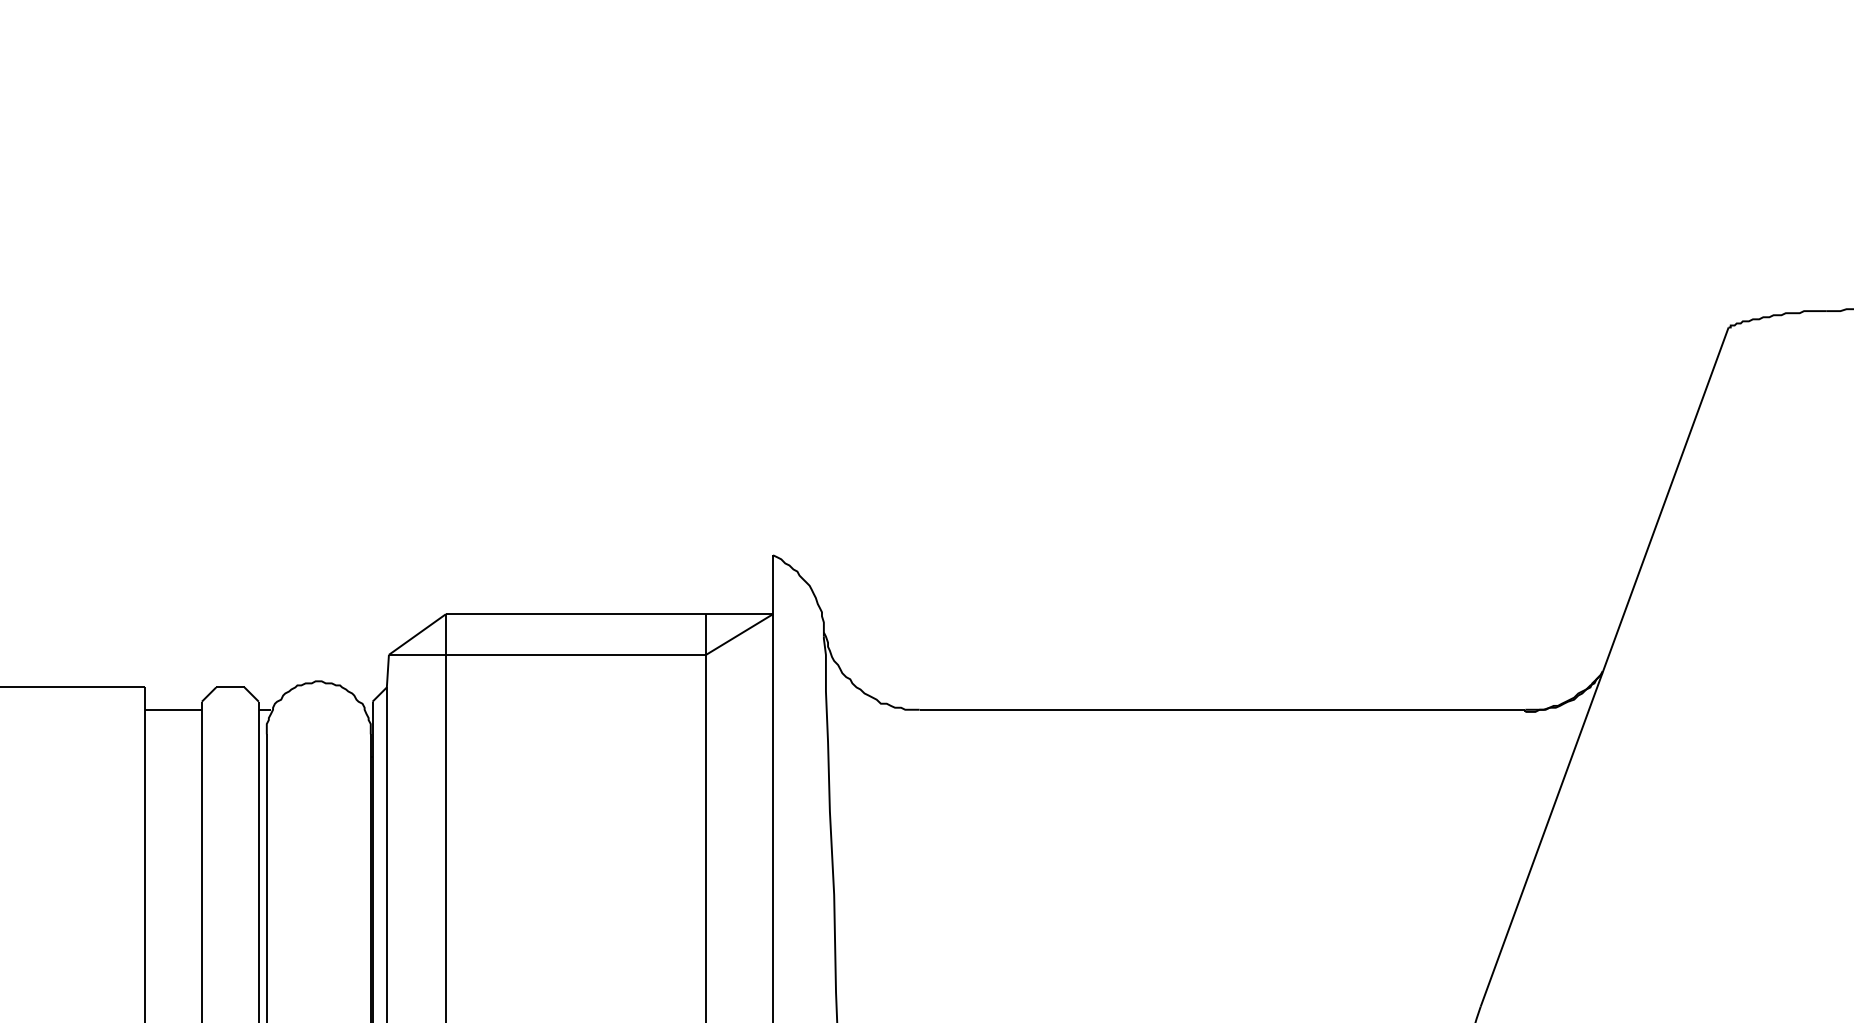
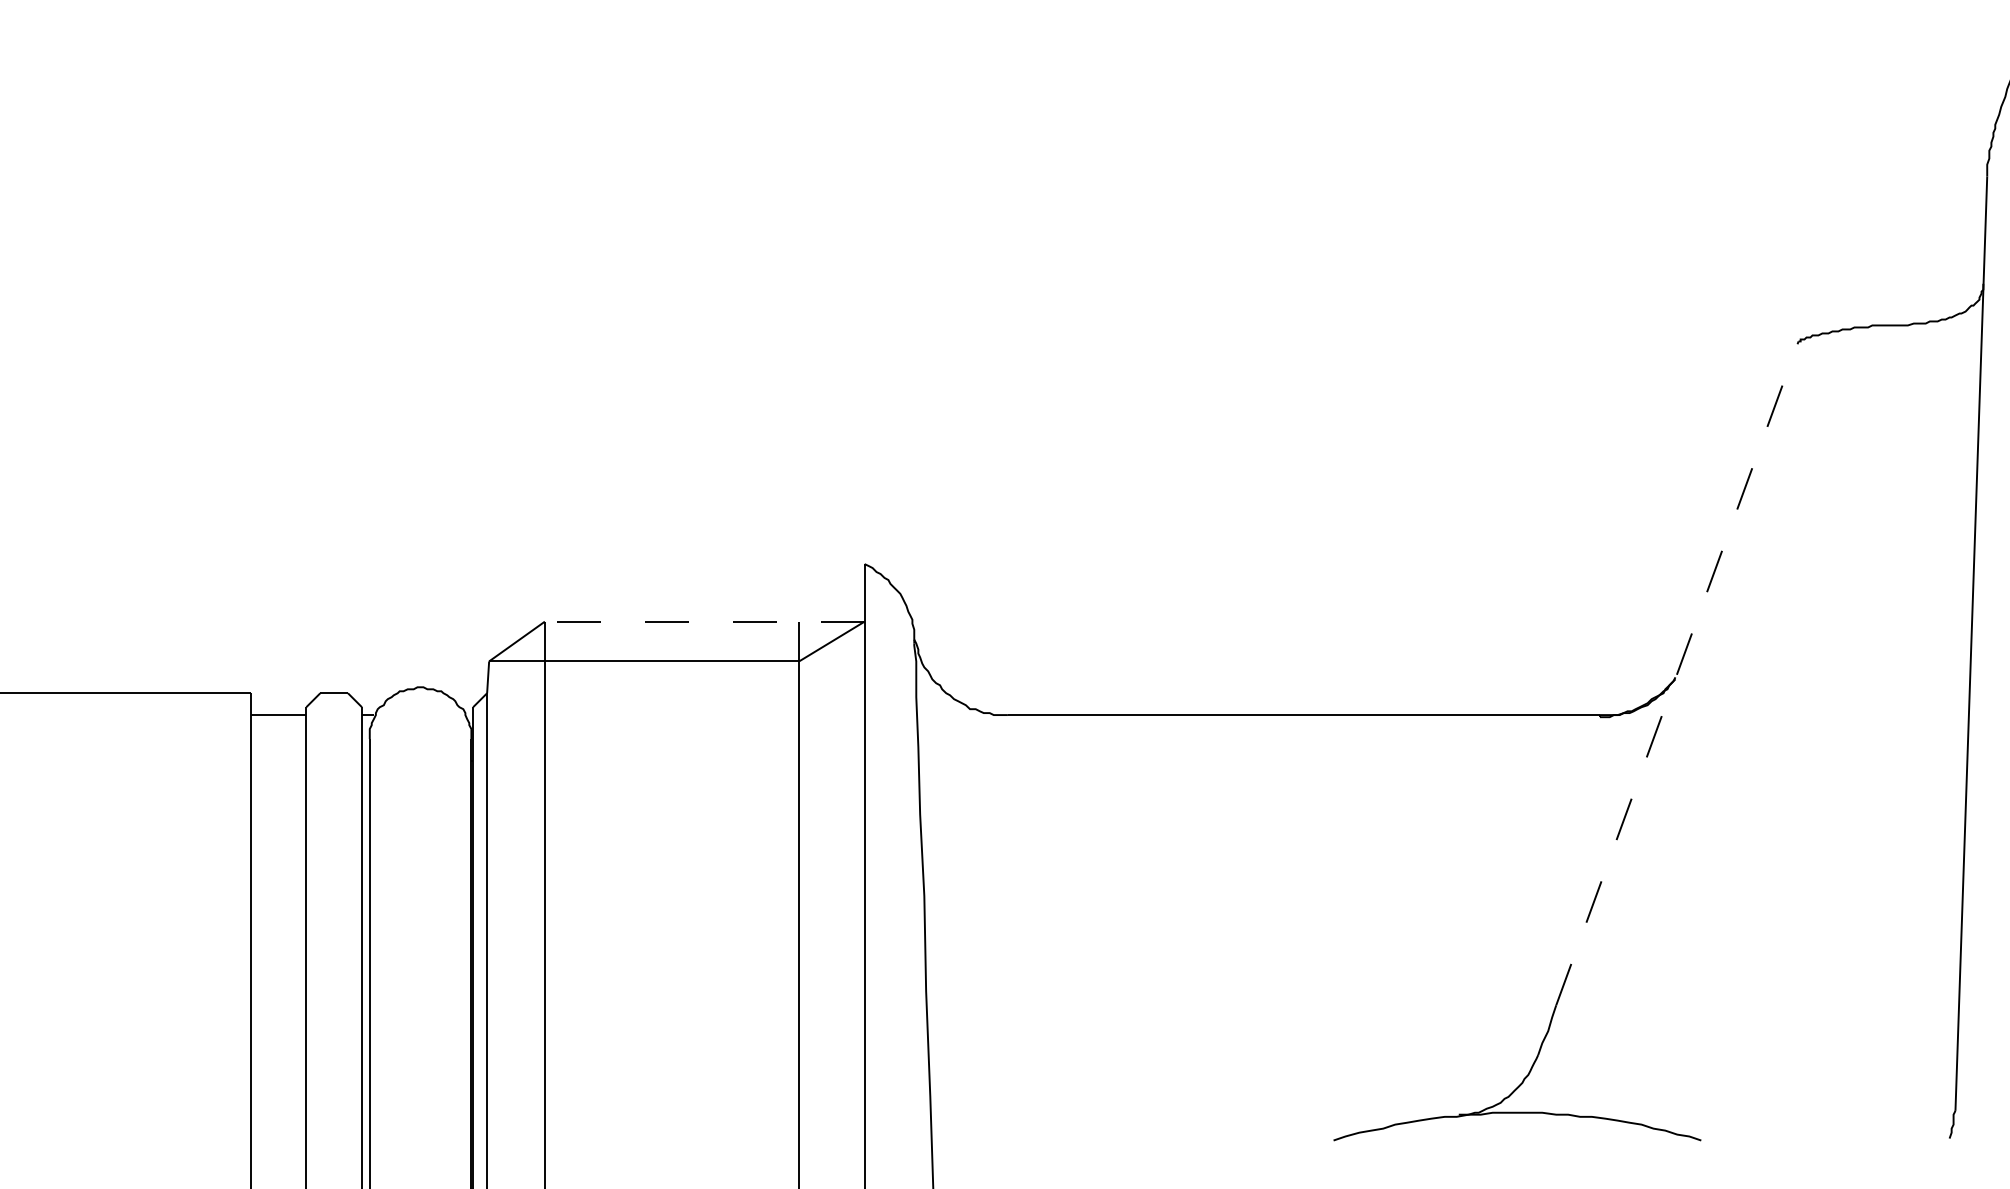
line: (609, 614) -> (704, 621), solid -> dashed
line: (1604, 666) -> (1677, 672), solid -> dashed

